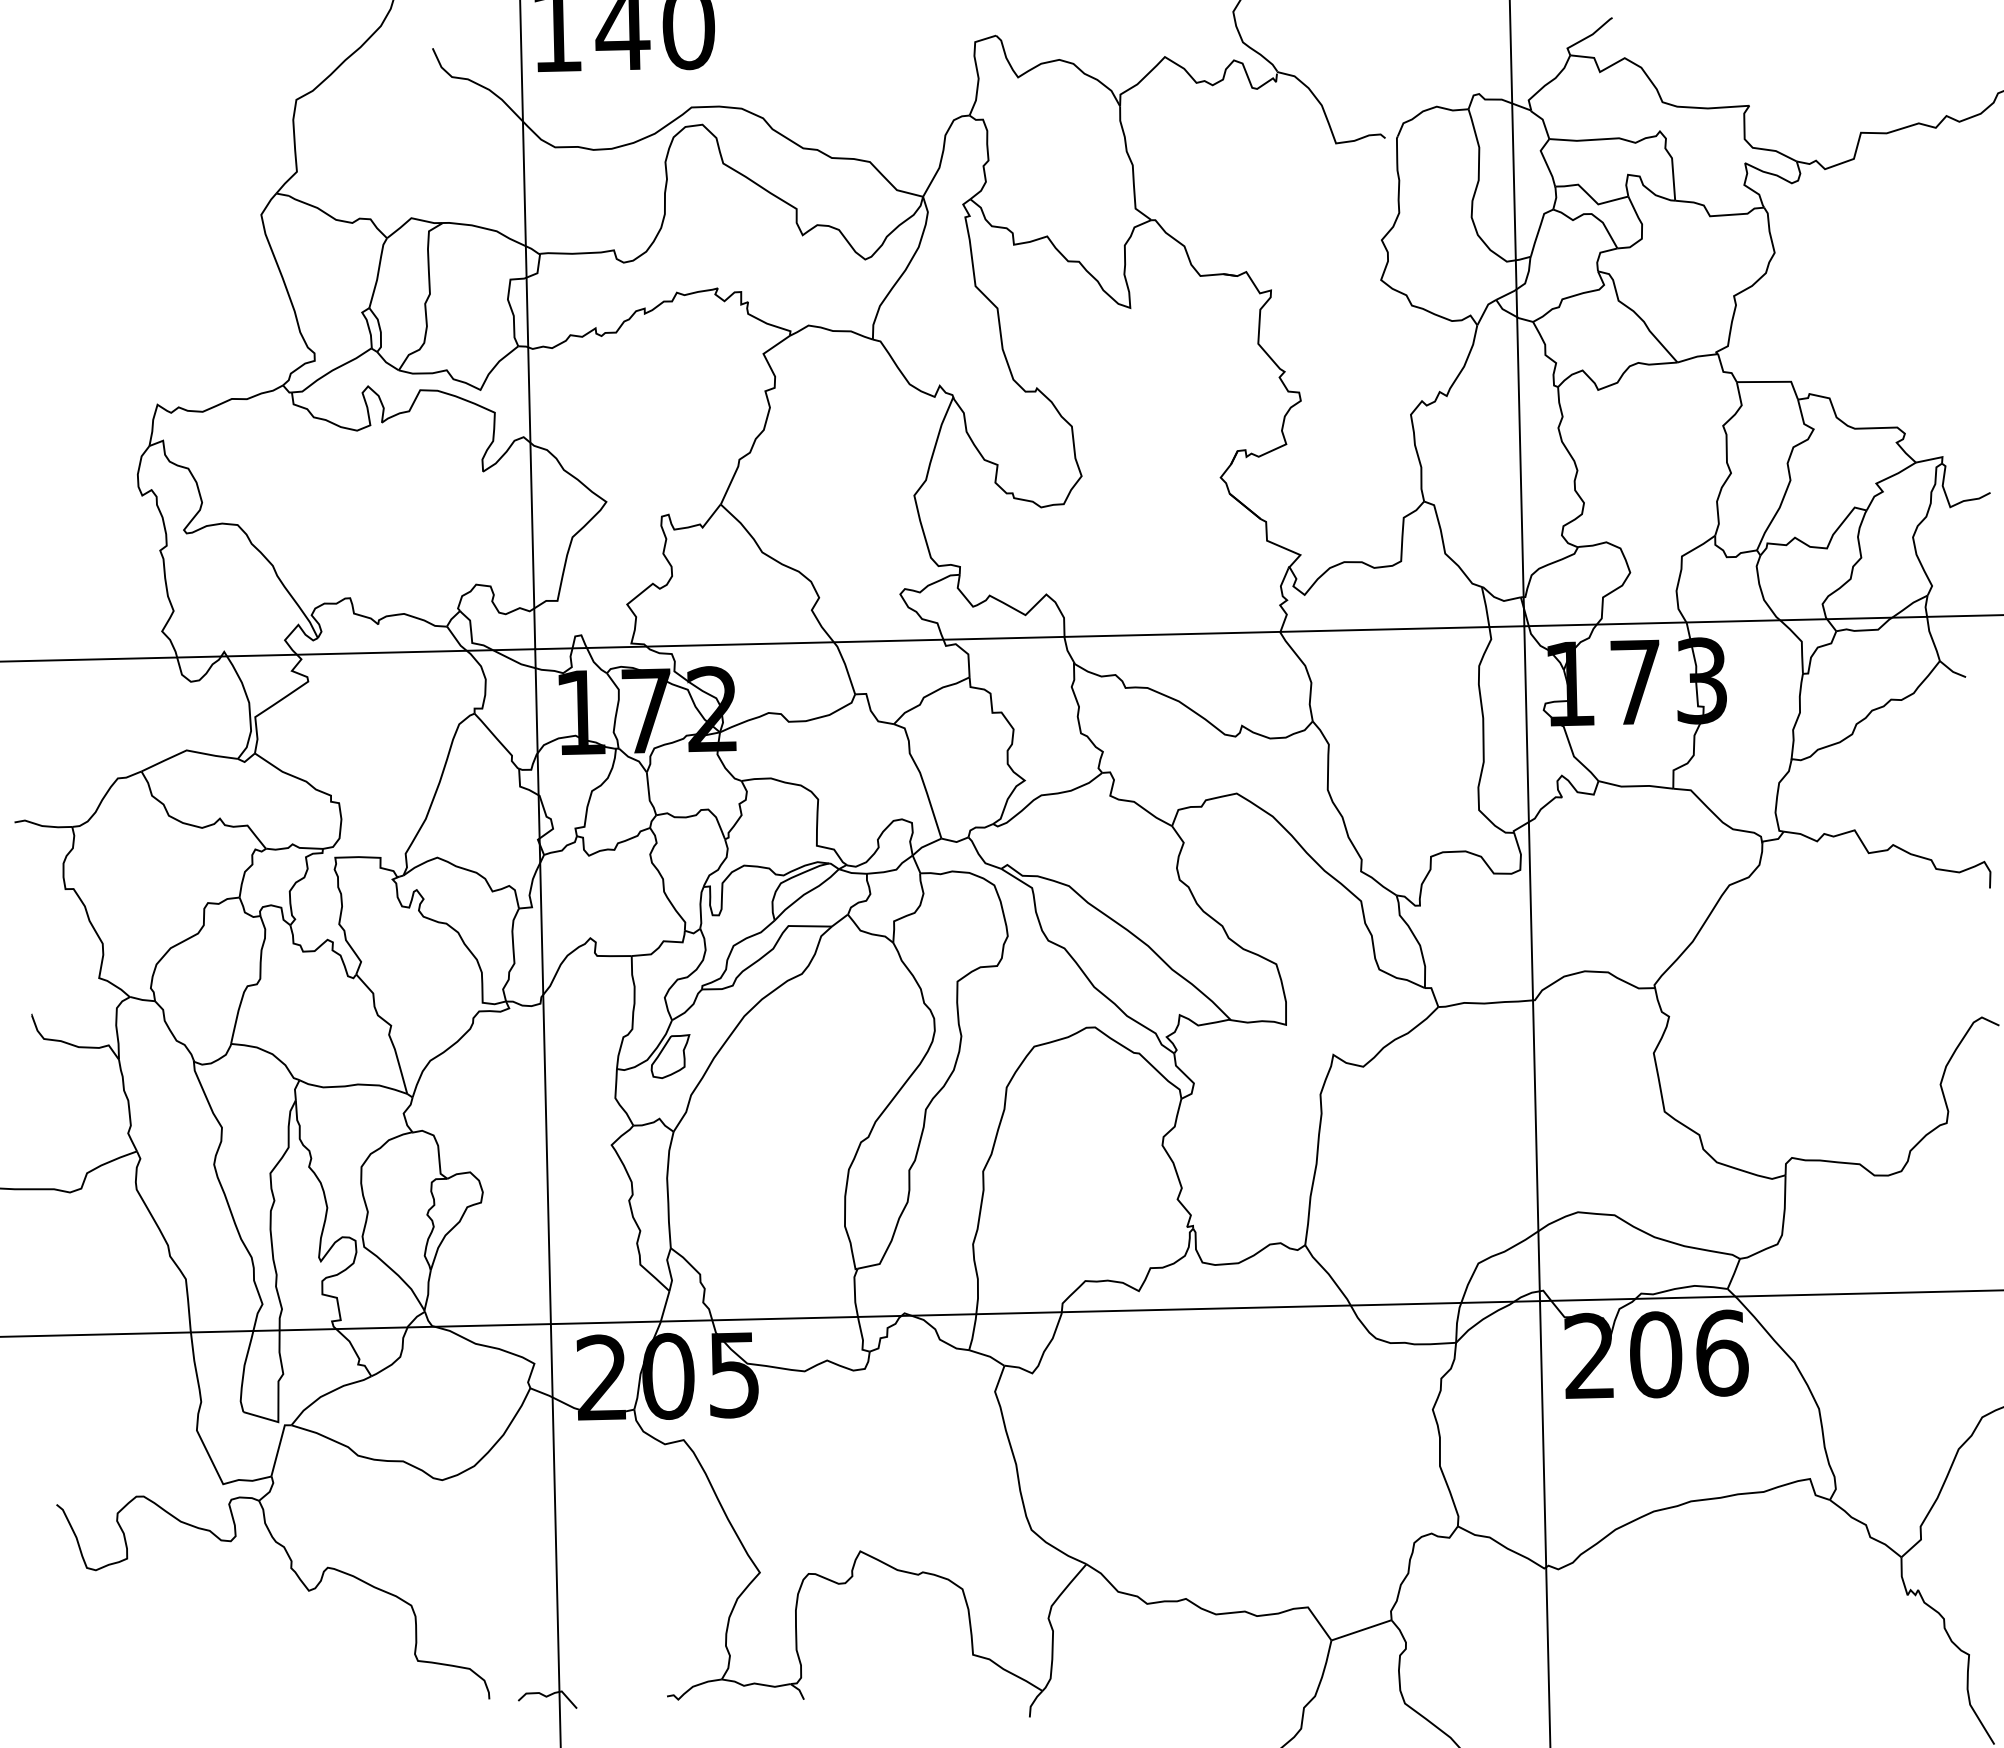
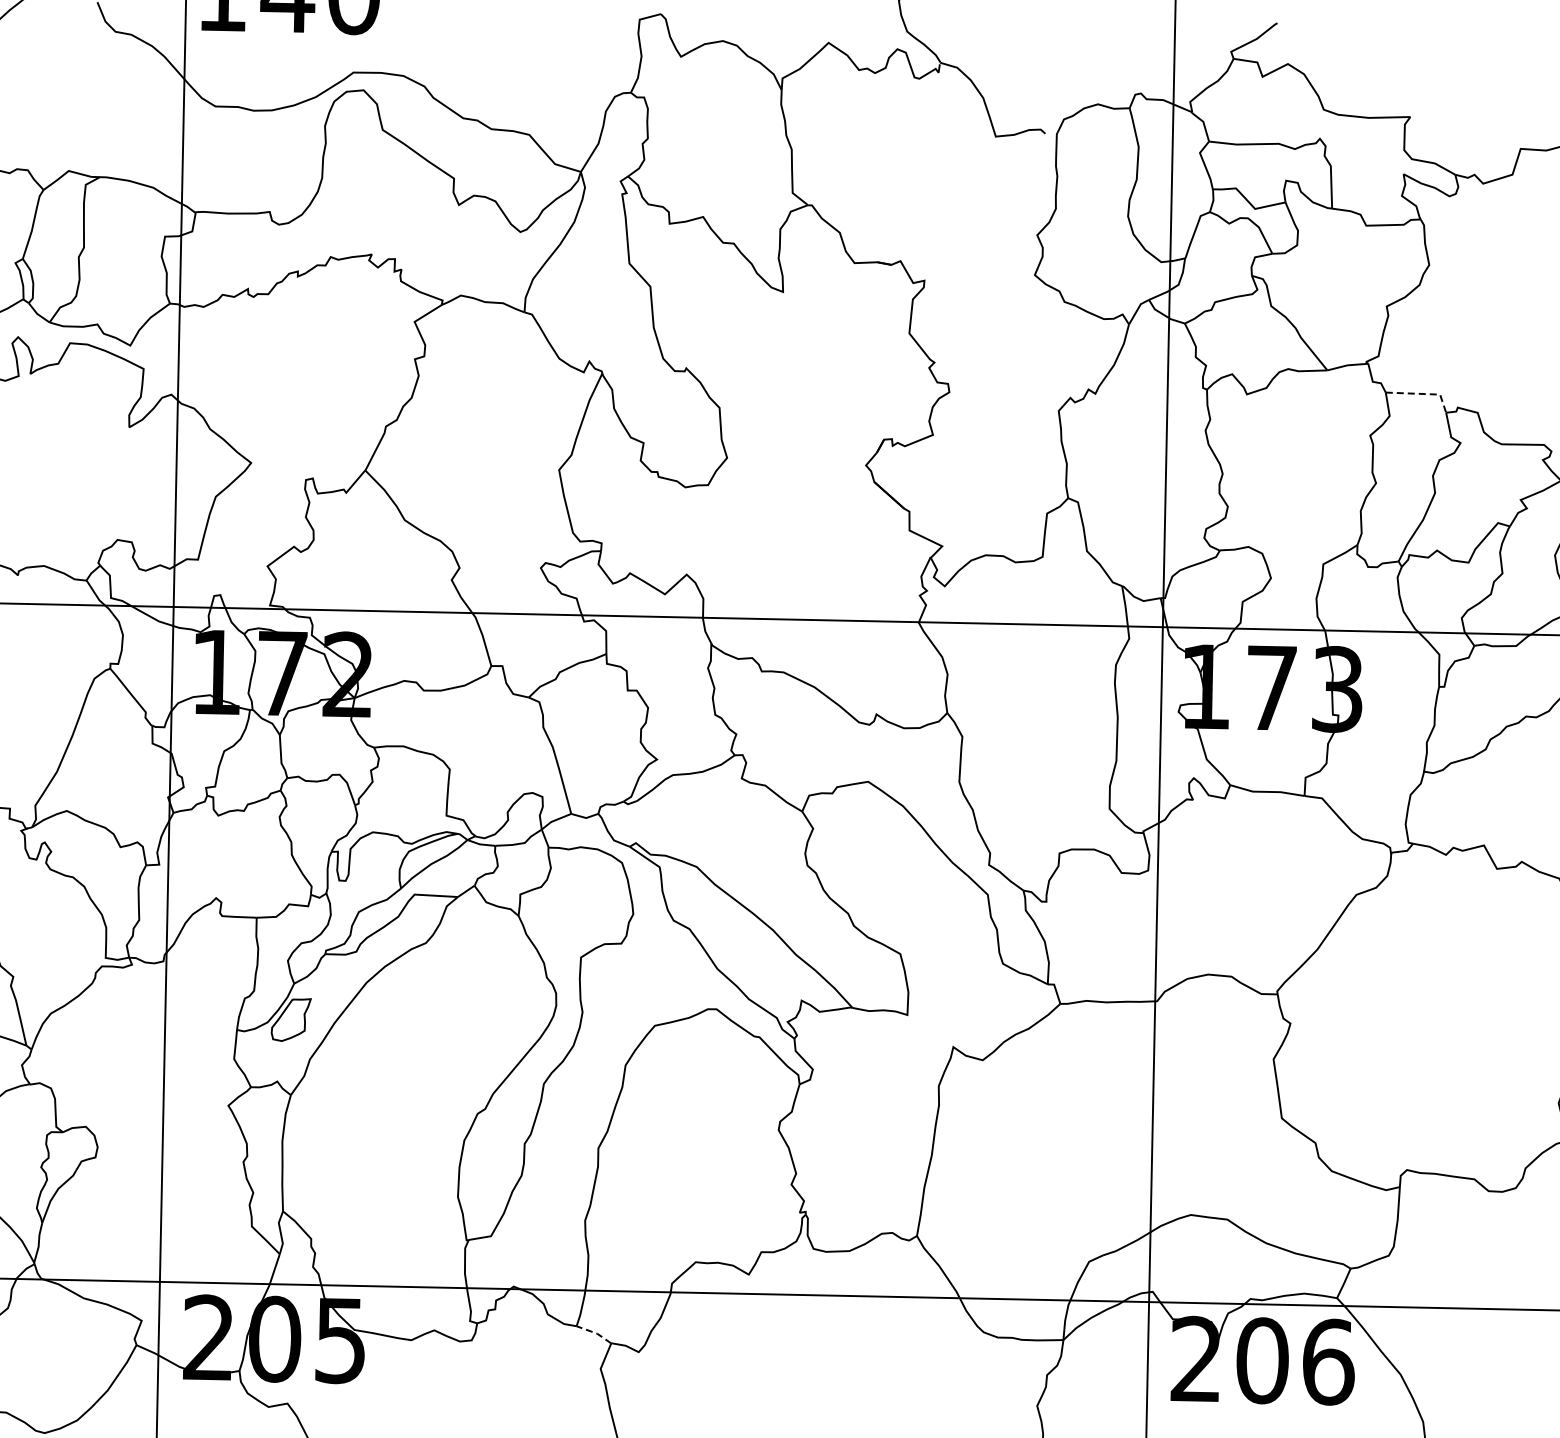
line: (1774, 381) -> (1423, 393), solid -> dashed
line: (988, 1356) -> (595, 1333), solid -> dashed

